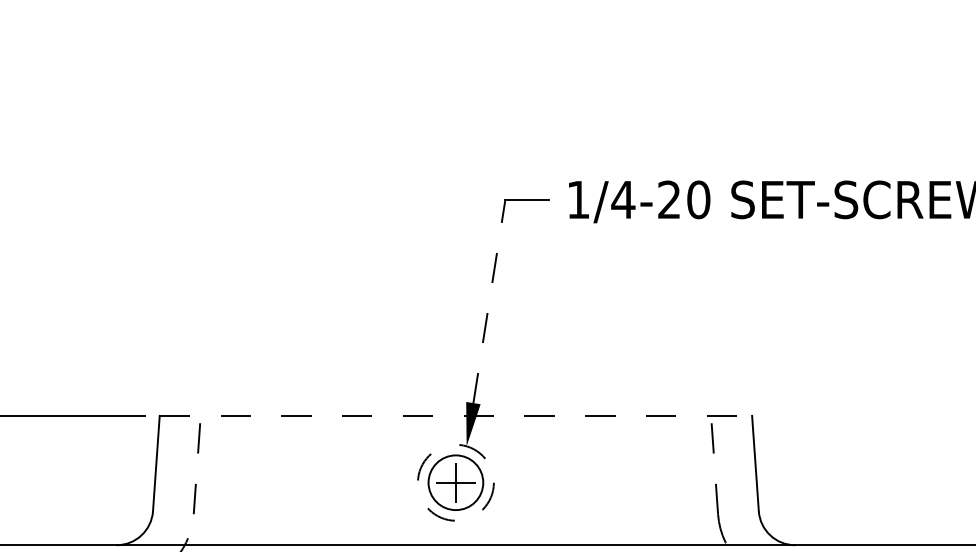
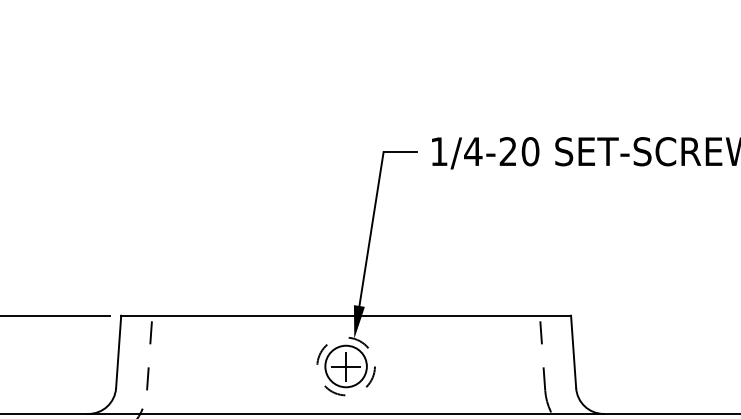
line: (489, 301) -> (371, 228), dashed -> solid
line: (456, 415) -> (346, 315), dashed -> solid

